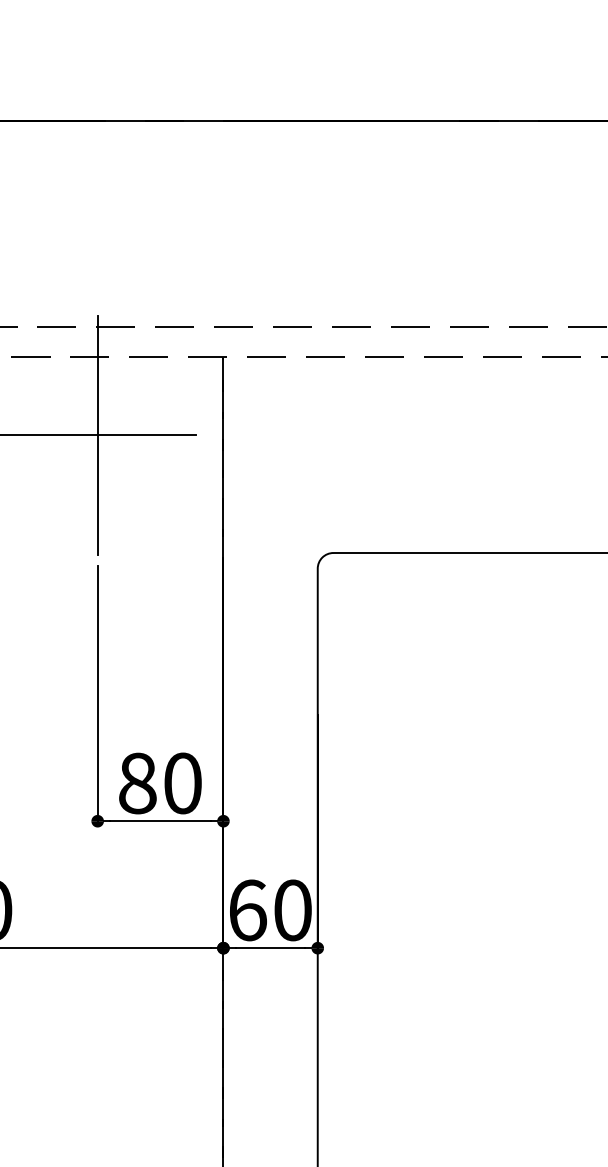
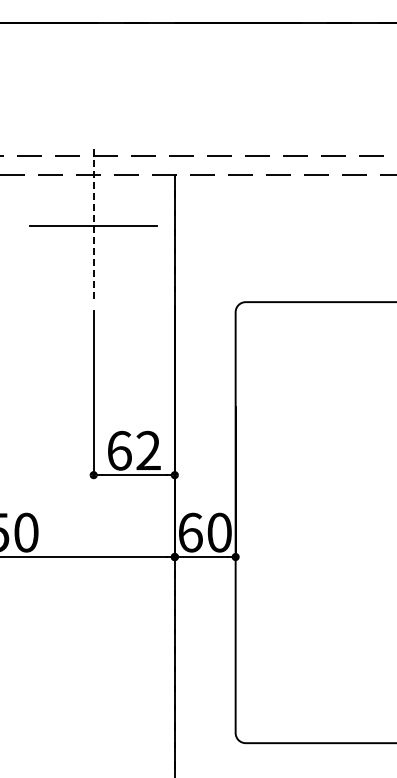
line: (97, 435) -> (93, 226), solid -> dashed
text: (159, 783) -> (133, 450), 80 -> 62

